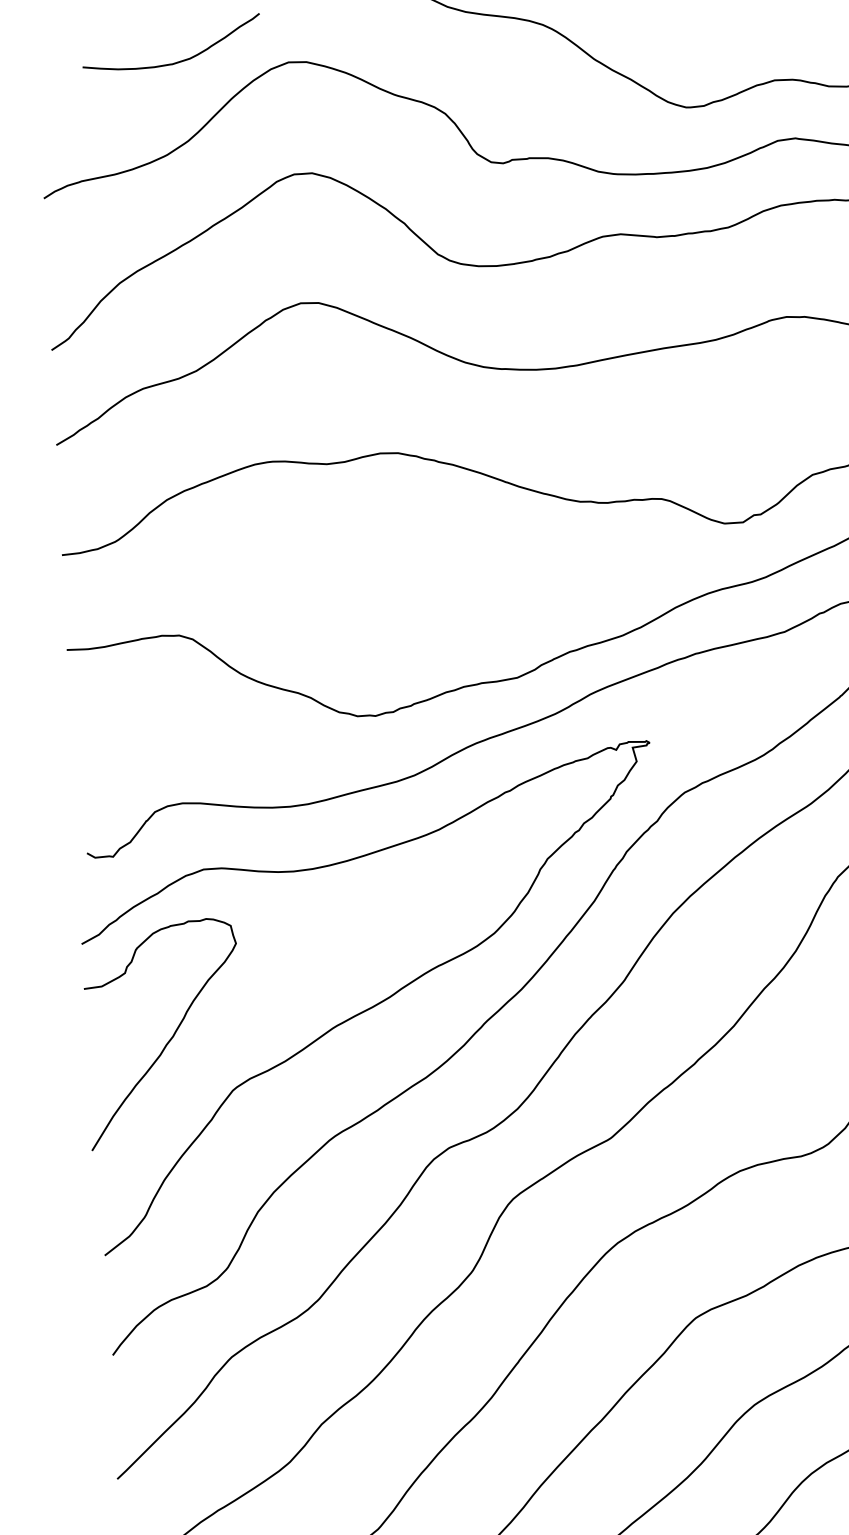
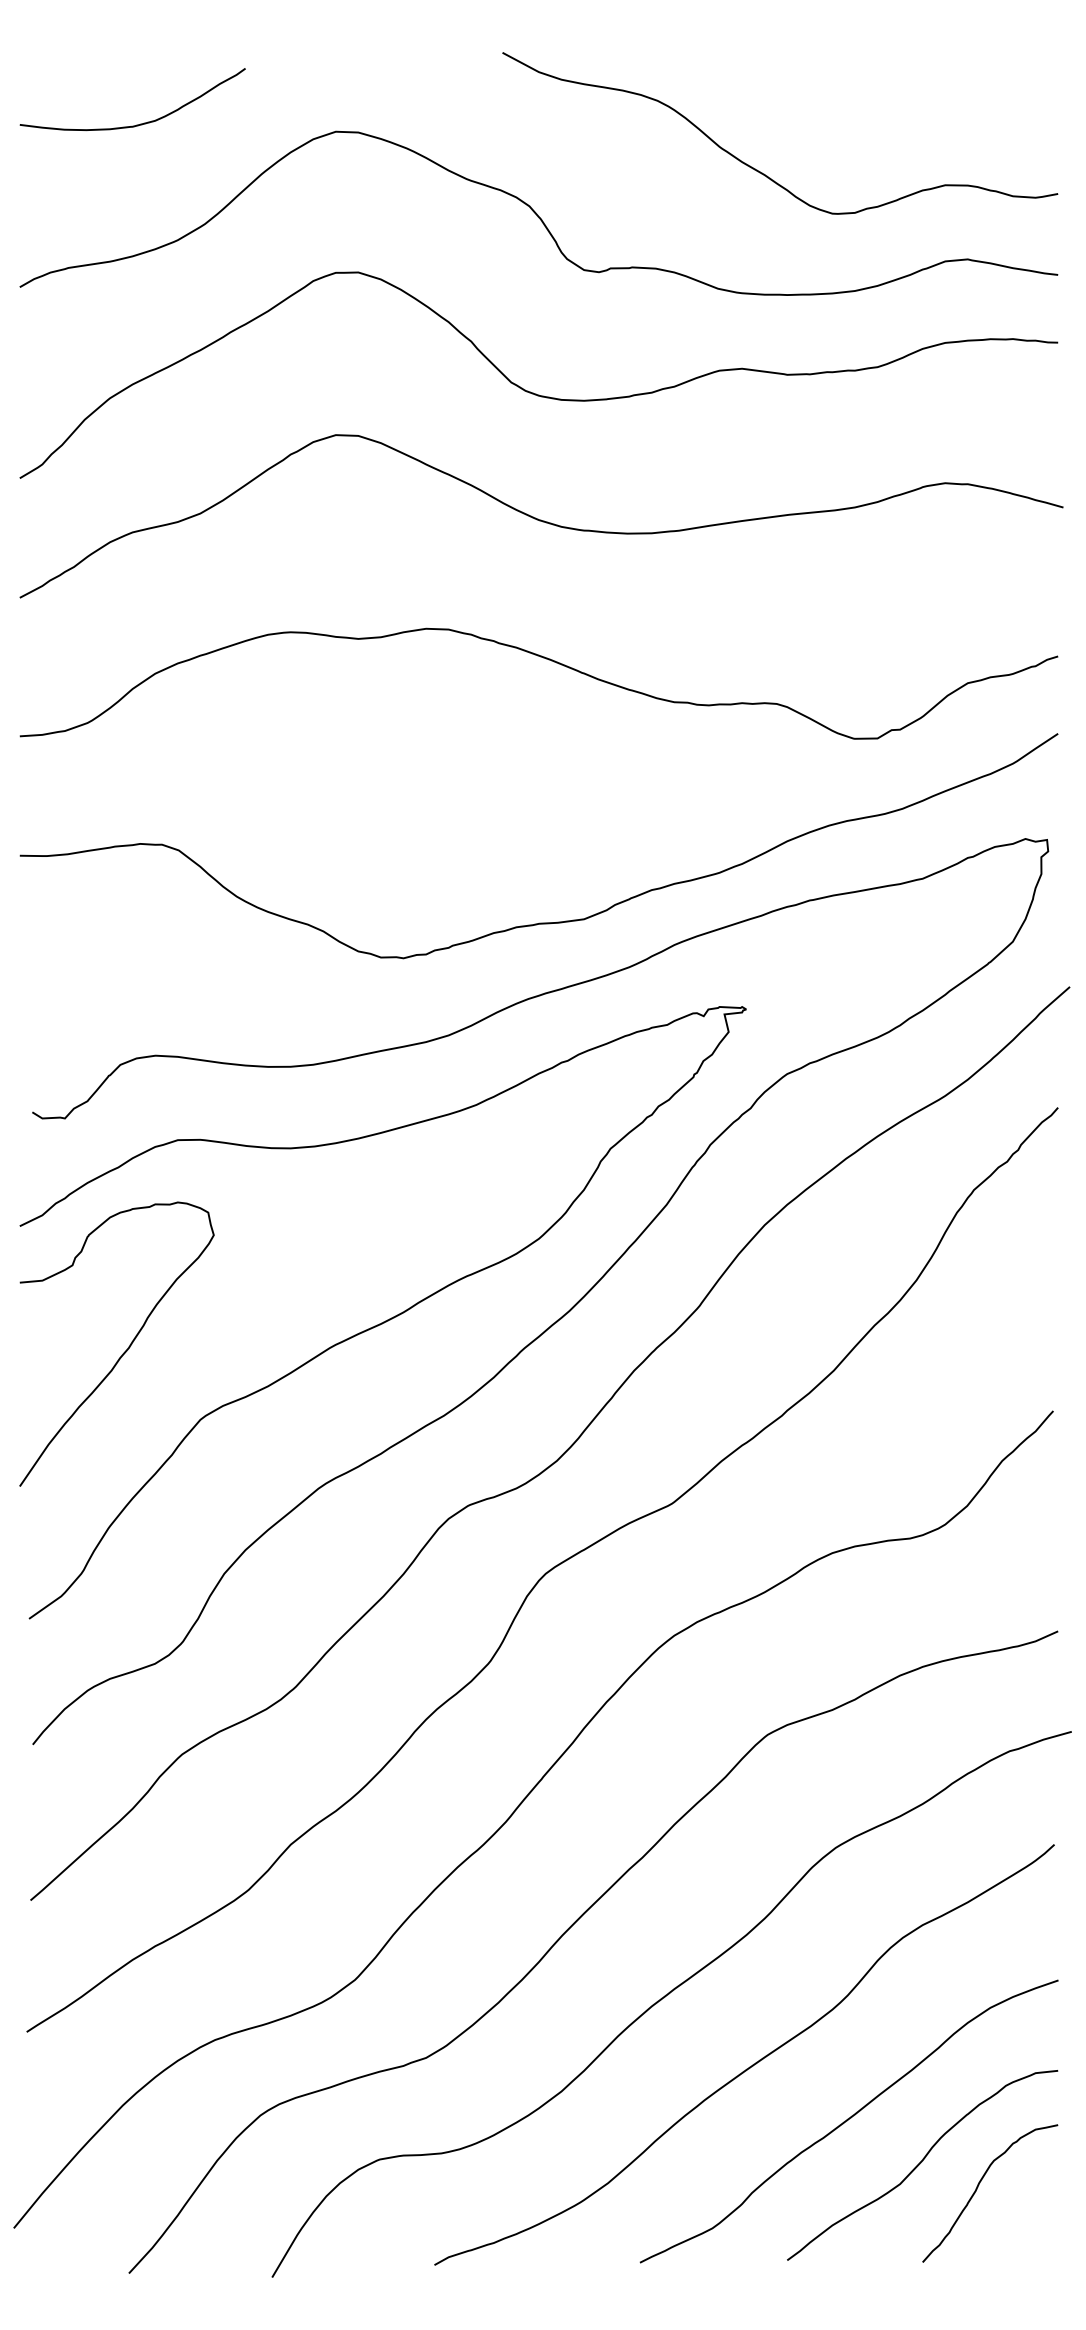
curve: (178, 61) -> (140, 123), moved

